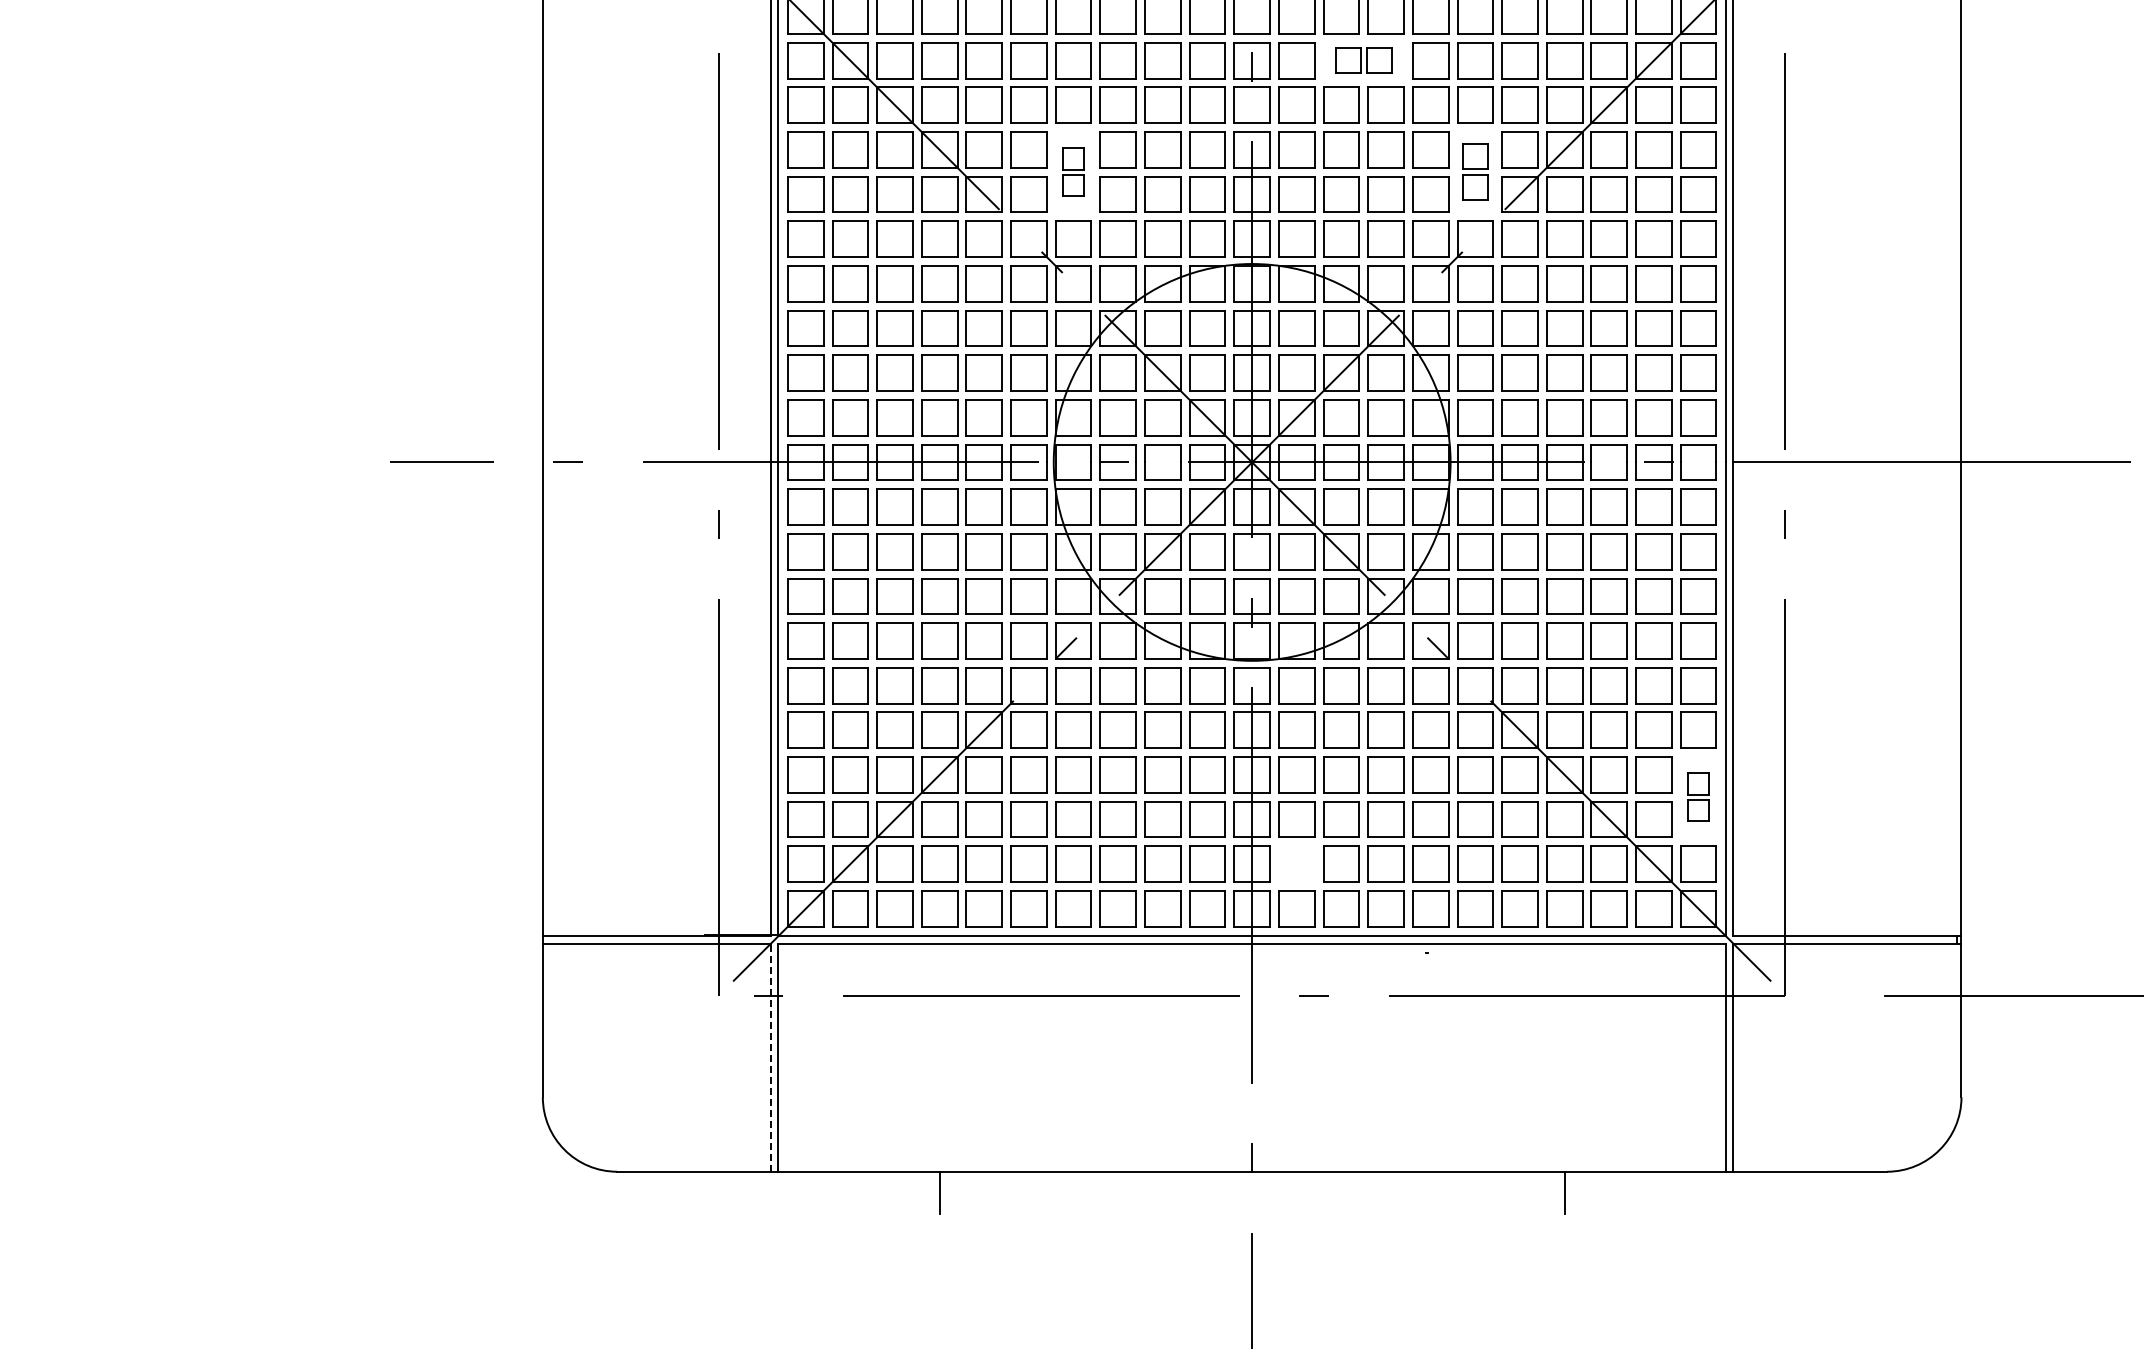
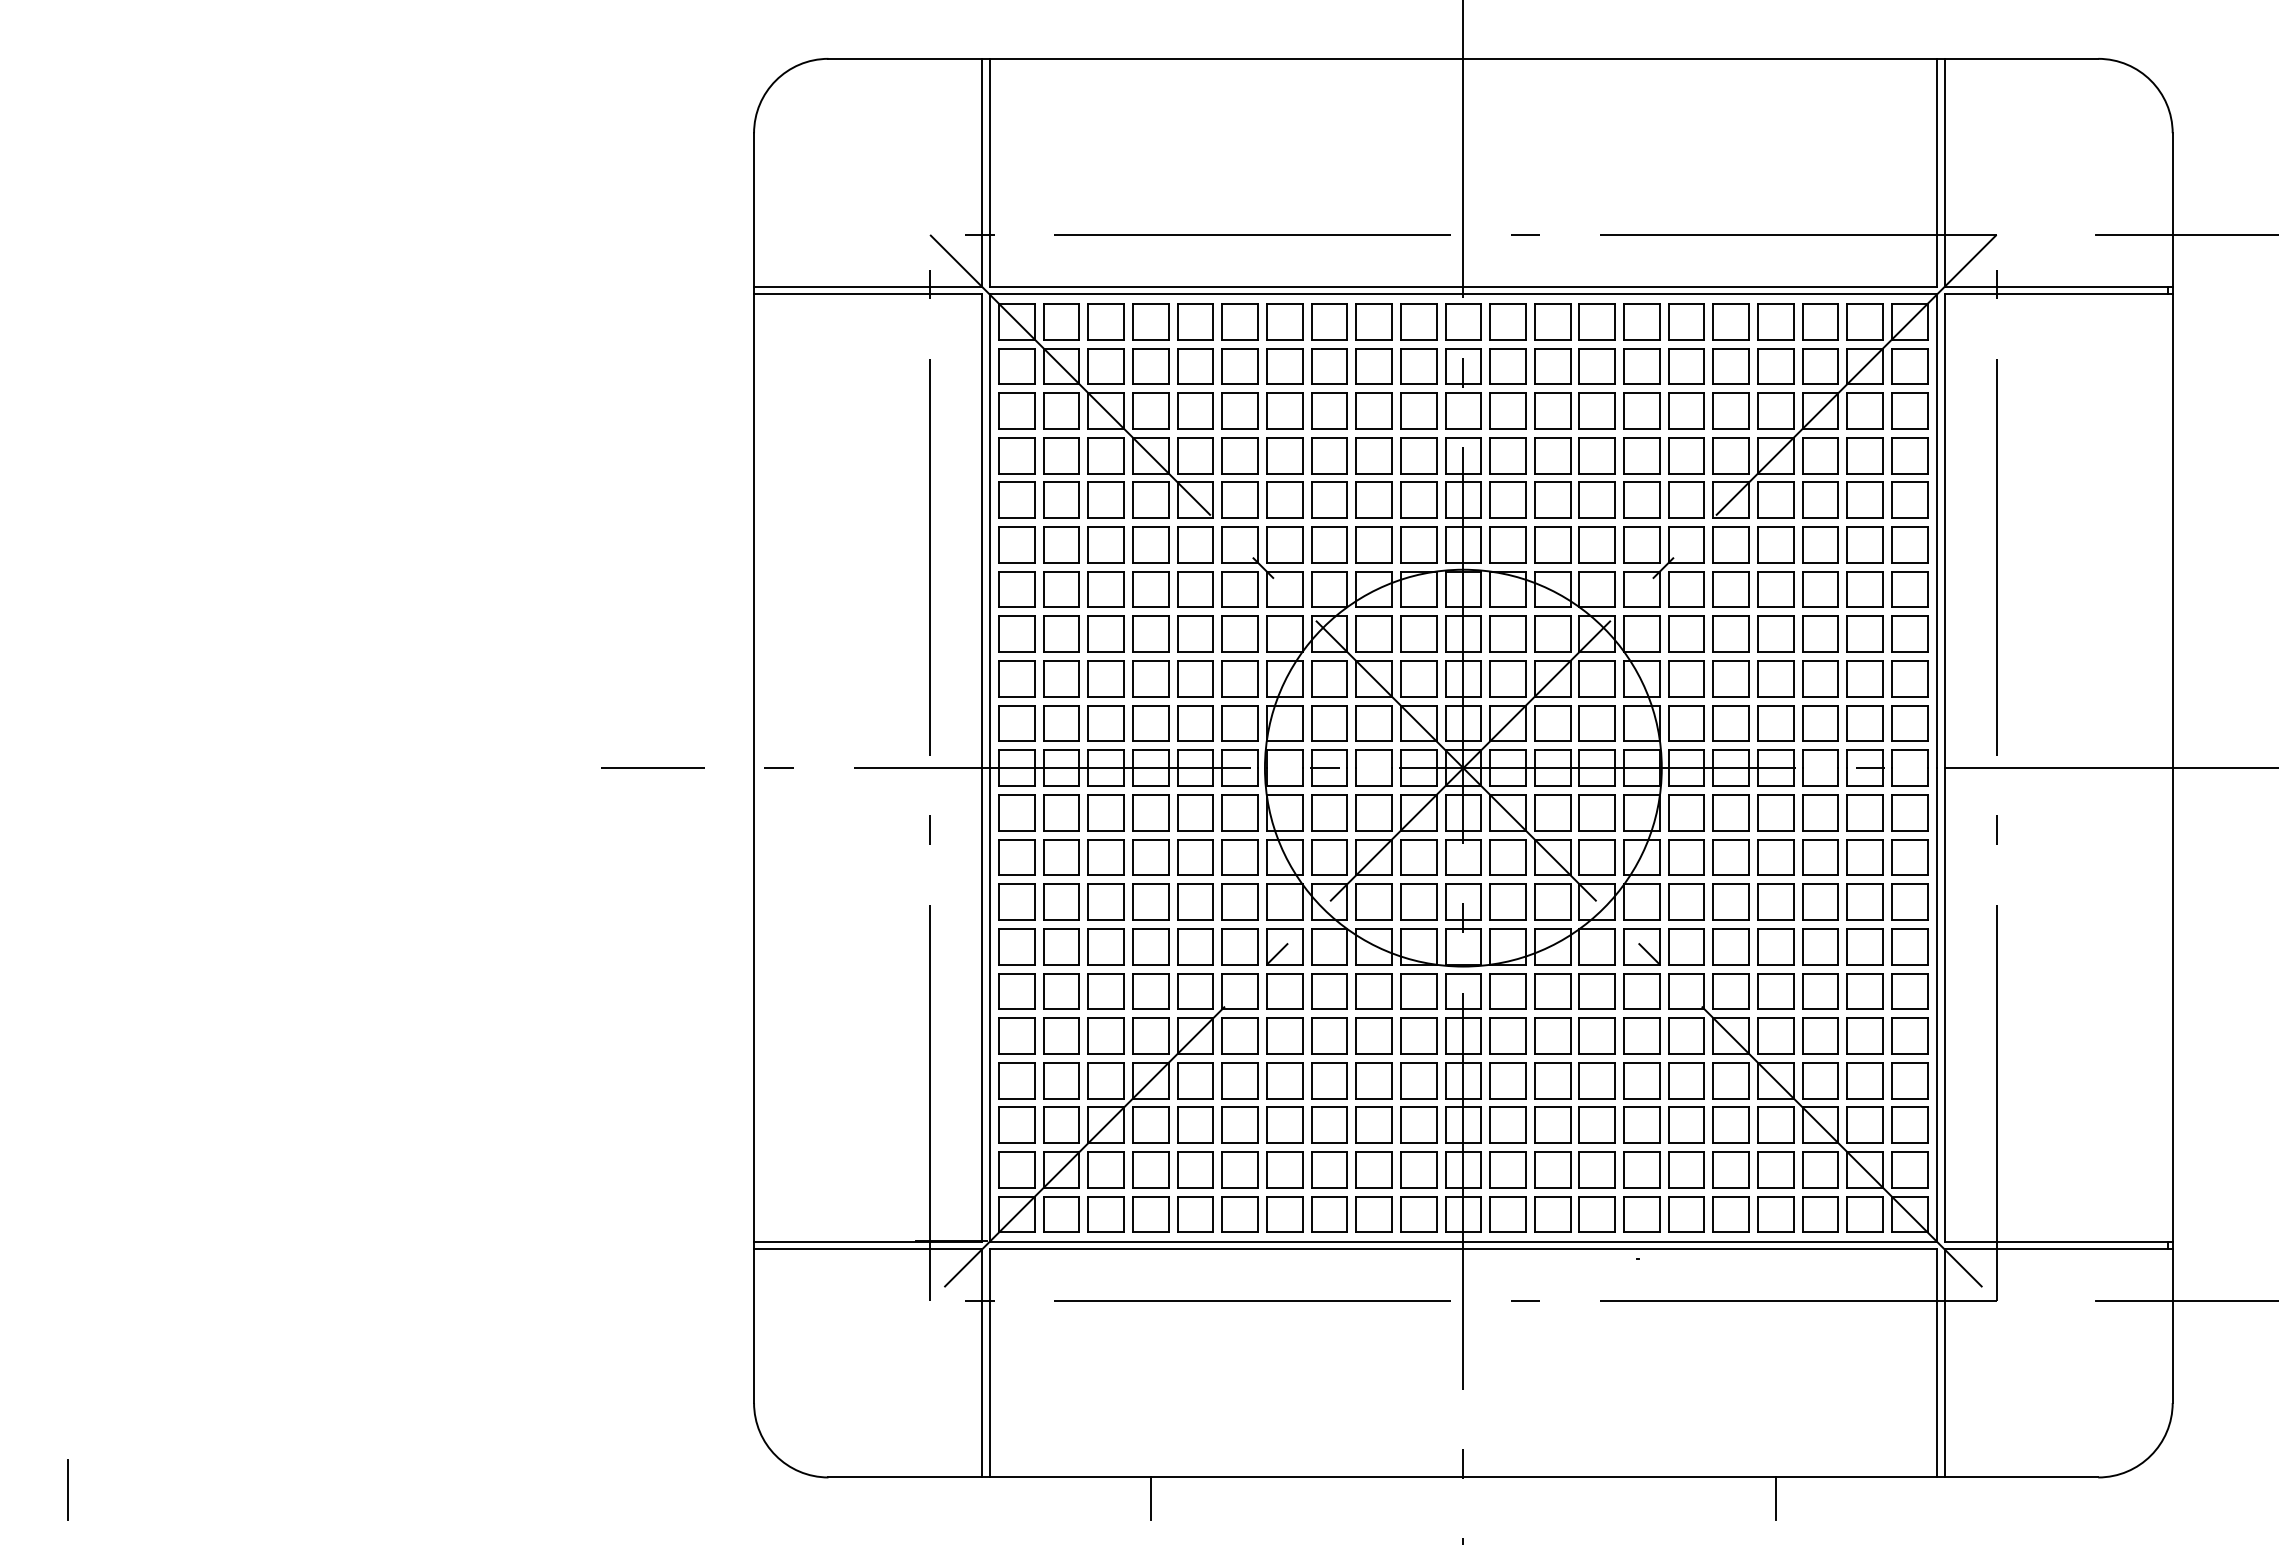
part: (1363, 60) -> (1574, 366), size x1.43
part: (1073, 171) -> (1284, 477), size x1.67
part: (1475, 171) -> (1686, 477), size x1.43
part: (1698, 796) -> (1909, 1102), size x1.67
part: (1296, 863) -> (1507, 1169), added
line: (771, 1056) -> (982, 1362), dashed -> solid

